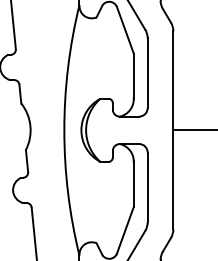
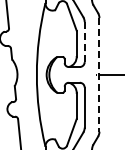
line: (147, 73) -> (84, 42), solid -> dashed
line: (173, 129) -> (99, 74), solid -> dashed

